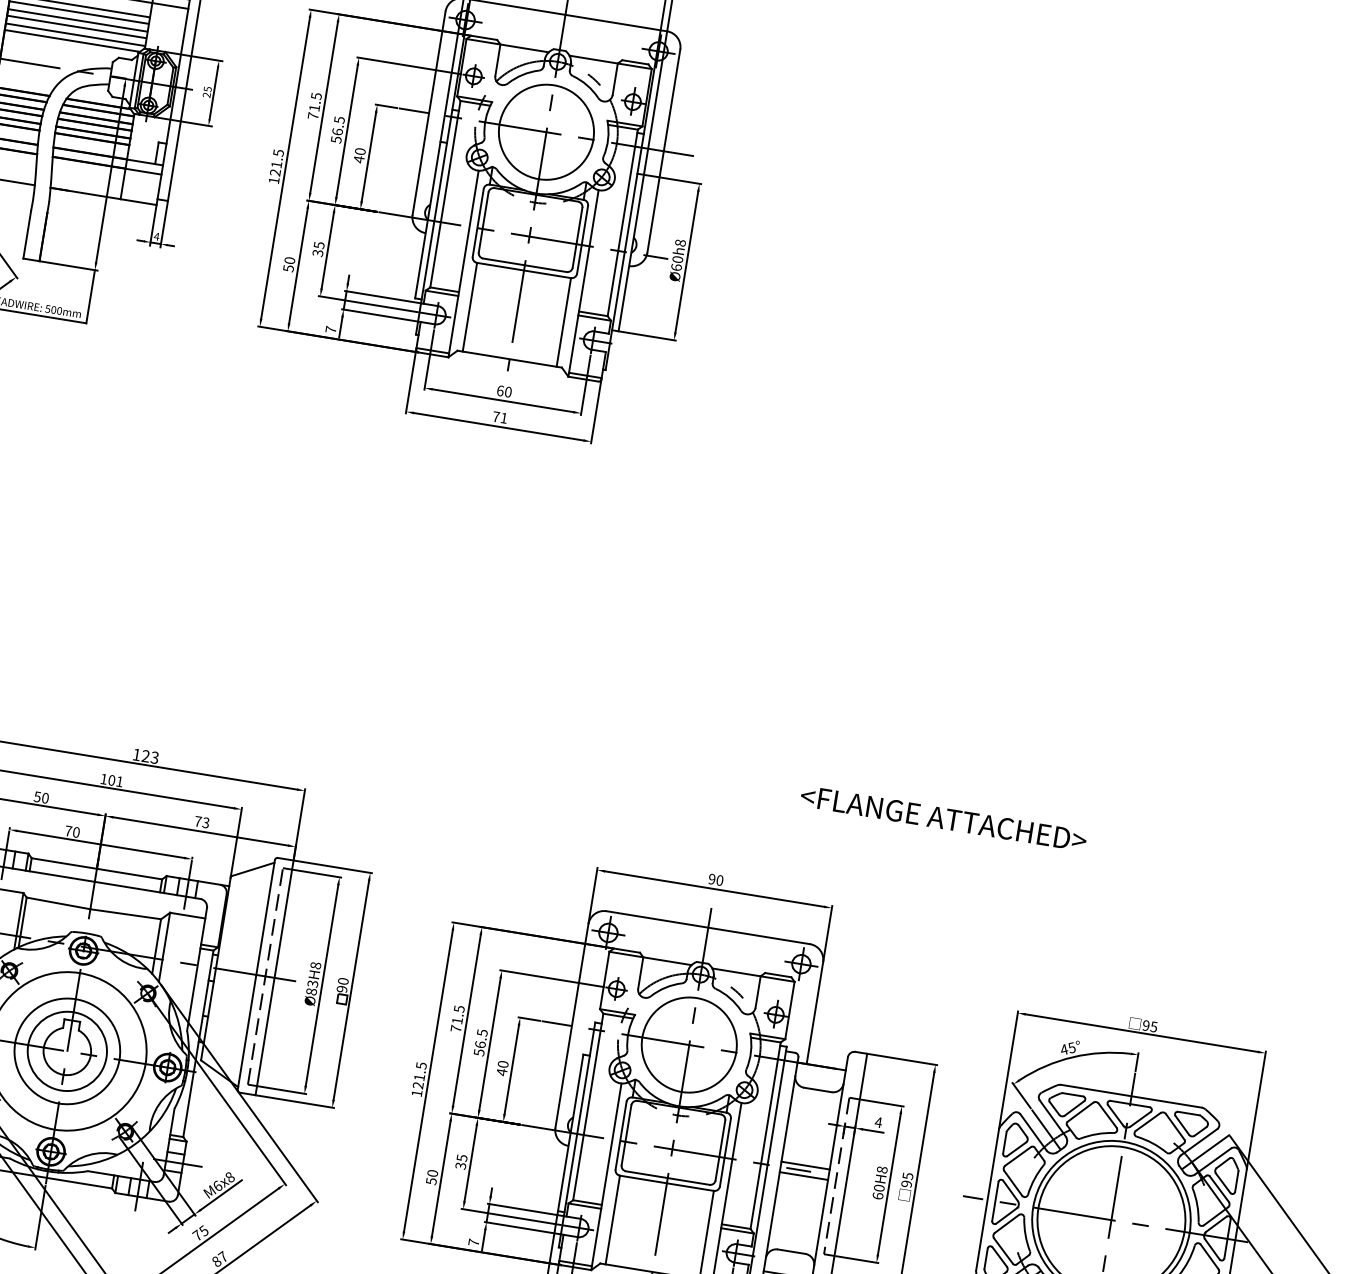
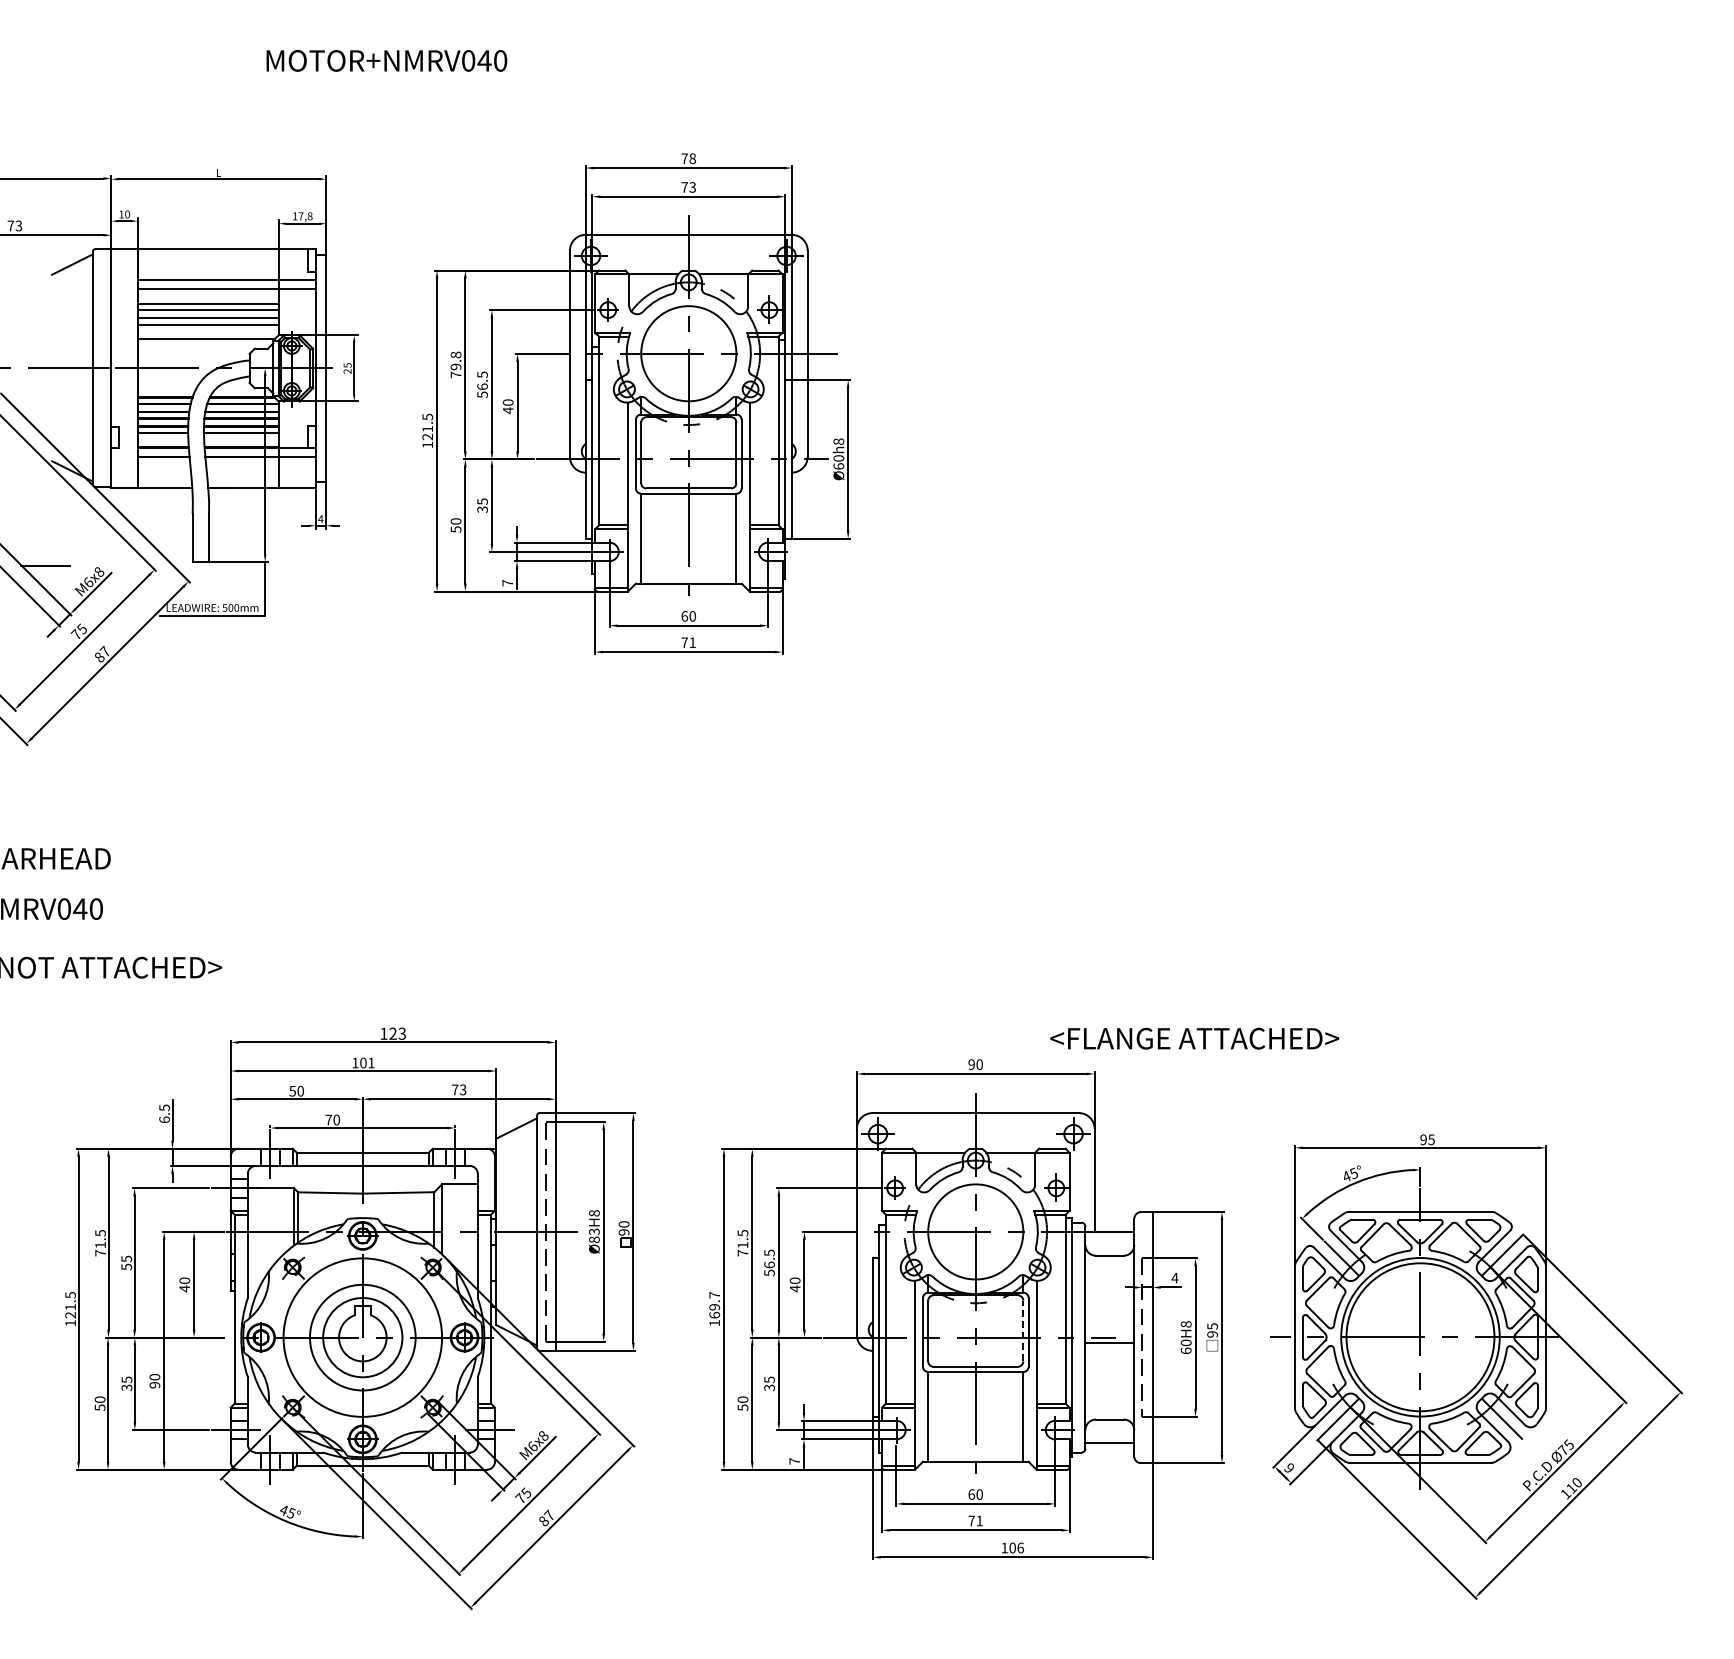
line: (74, 34) -> (207, 332), removed
text: (315, 101) -> (455, 360), 71.5 -> 79.8
text: (943, 818) -> (1194, 1038), moved
text: (419, 1075) -> (714, 1305), 121.5 -> 169.7
line: (720, 1149) -> (1023, 1330), solid -> dashed
line: (805, 1165) -> (1109, 1332), removed

